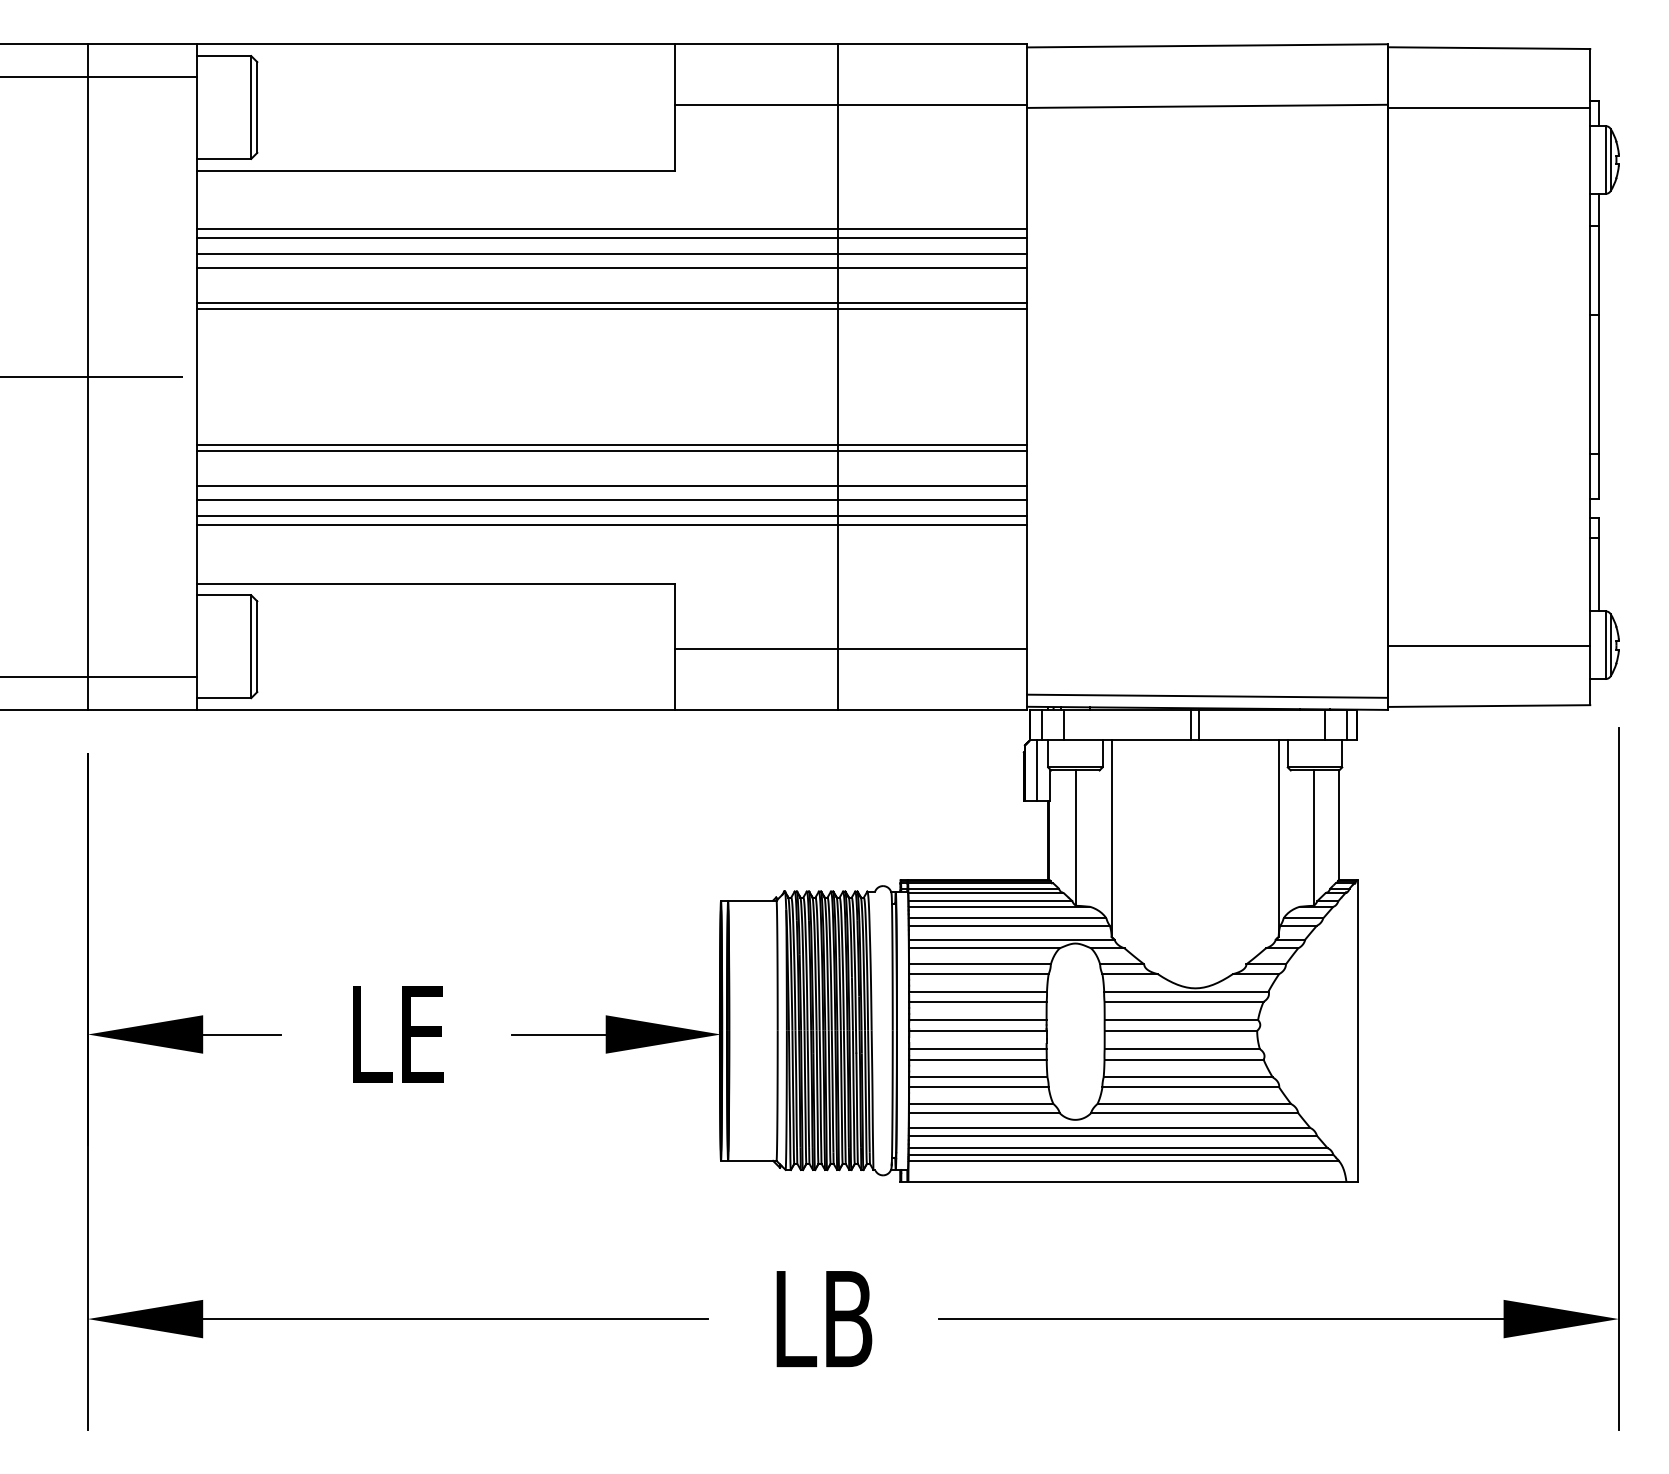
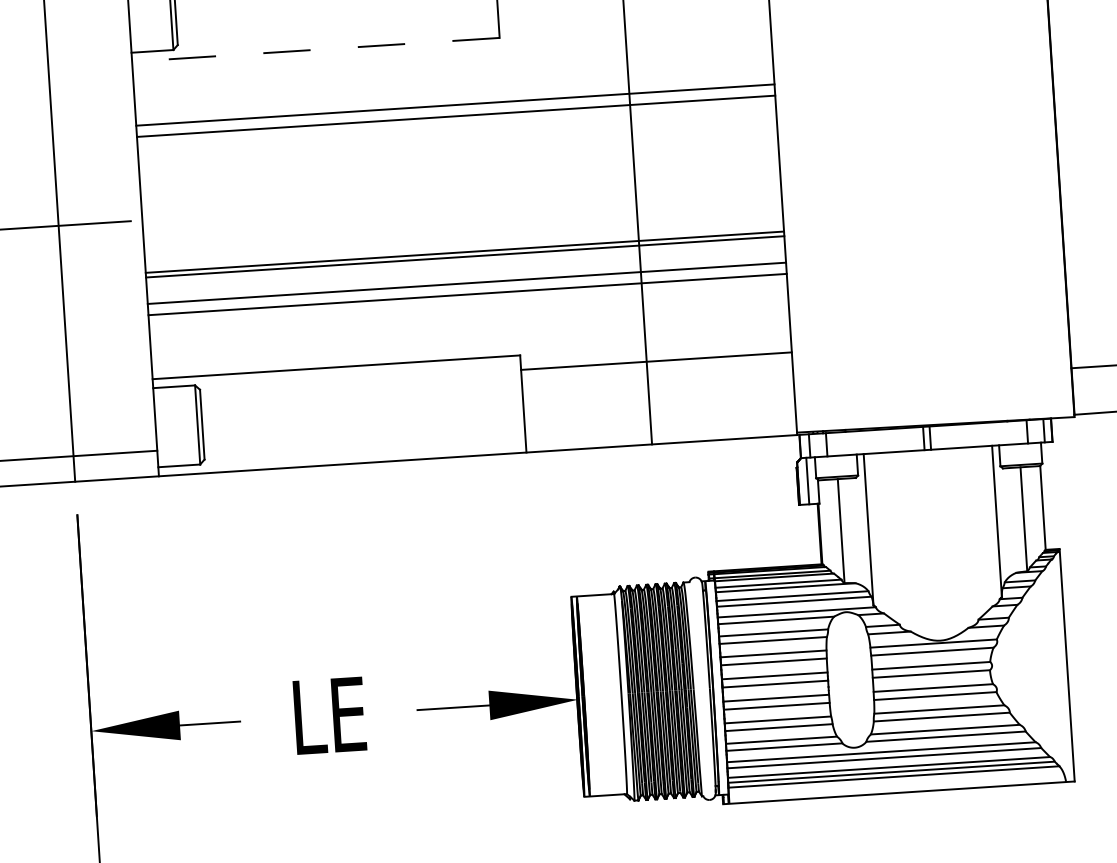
line: (435, 170) -> (315, 49), solid -> dashed
line: (611, 229) -> (453, 86), removed
line: (611, 237) -> (454, 92), removed
line: (611, 302) -> (457, 142), removed
line: (611, 308) -> (457, 147), removed
line: (611, 516) -> (468, 306), removed
line: (611, 524) -> (468, 313), removed
line: (850, 649) -> (656, 361), moved
line: (1207, 695) -> (935, 414), removed

